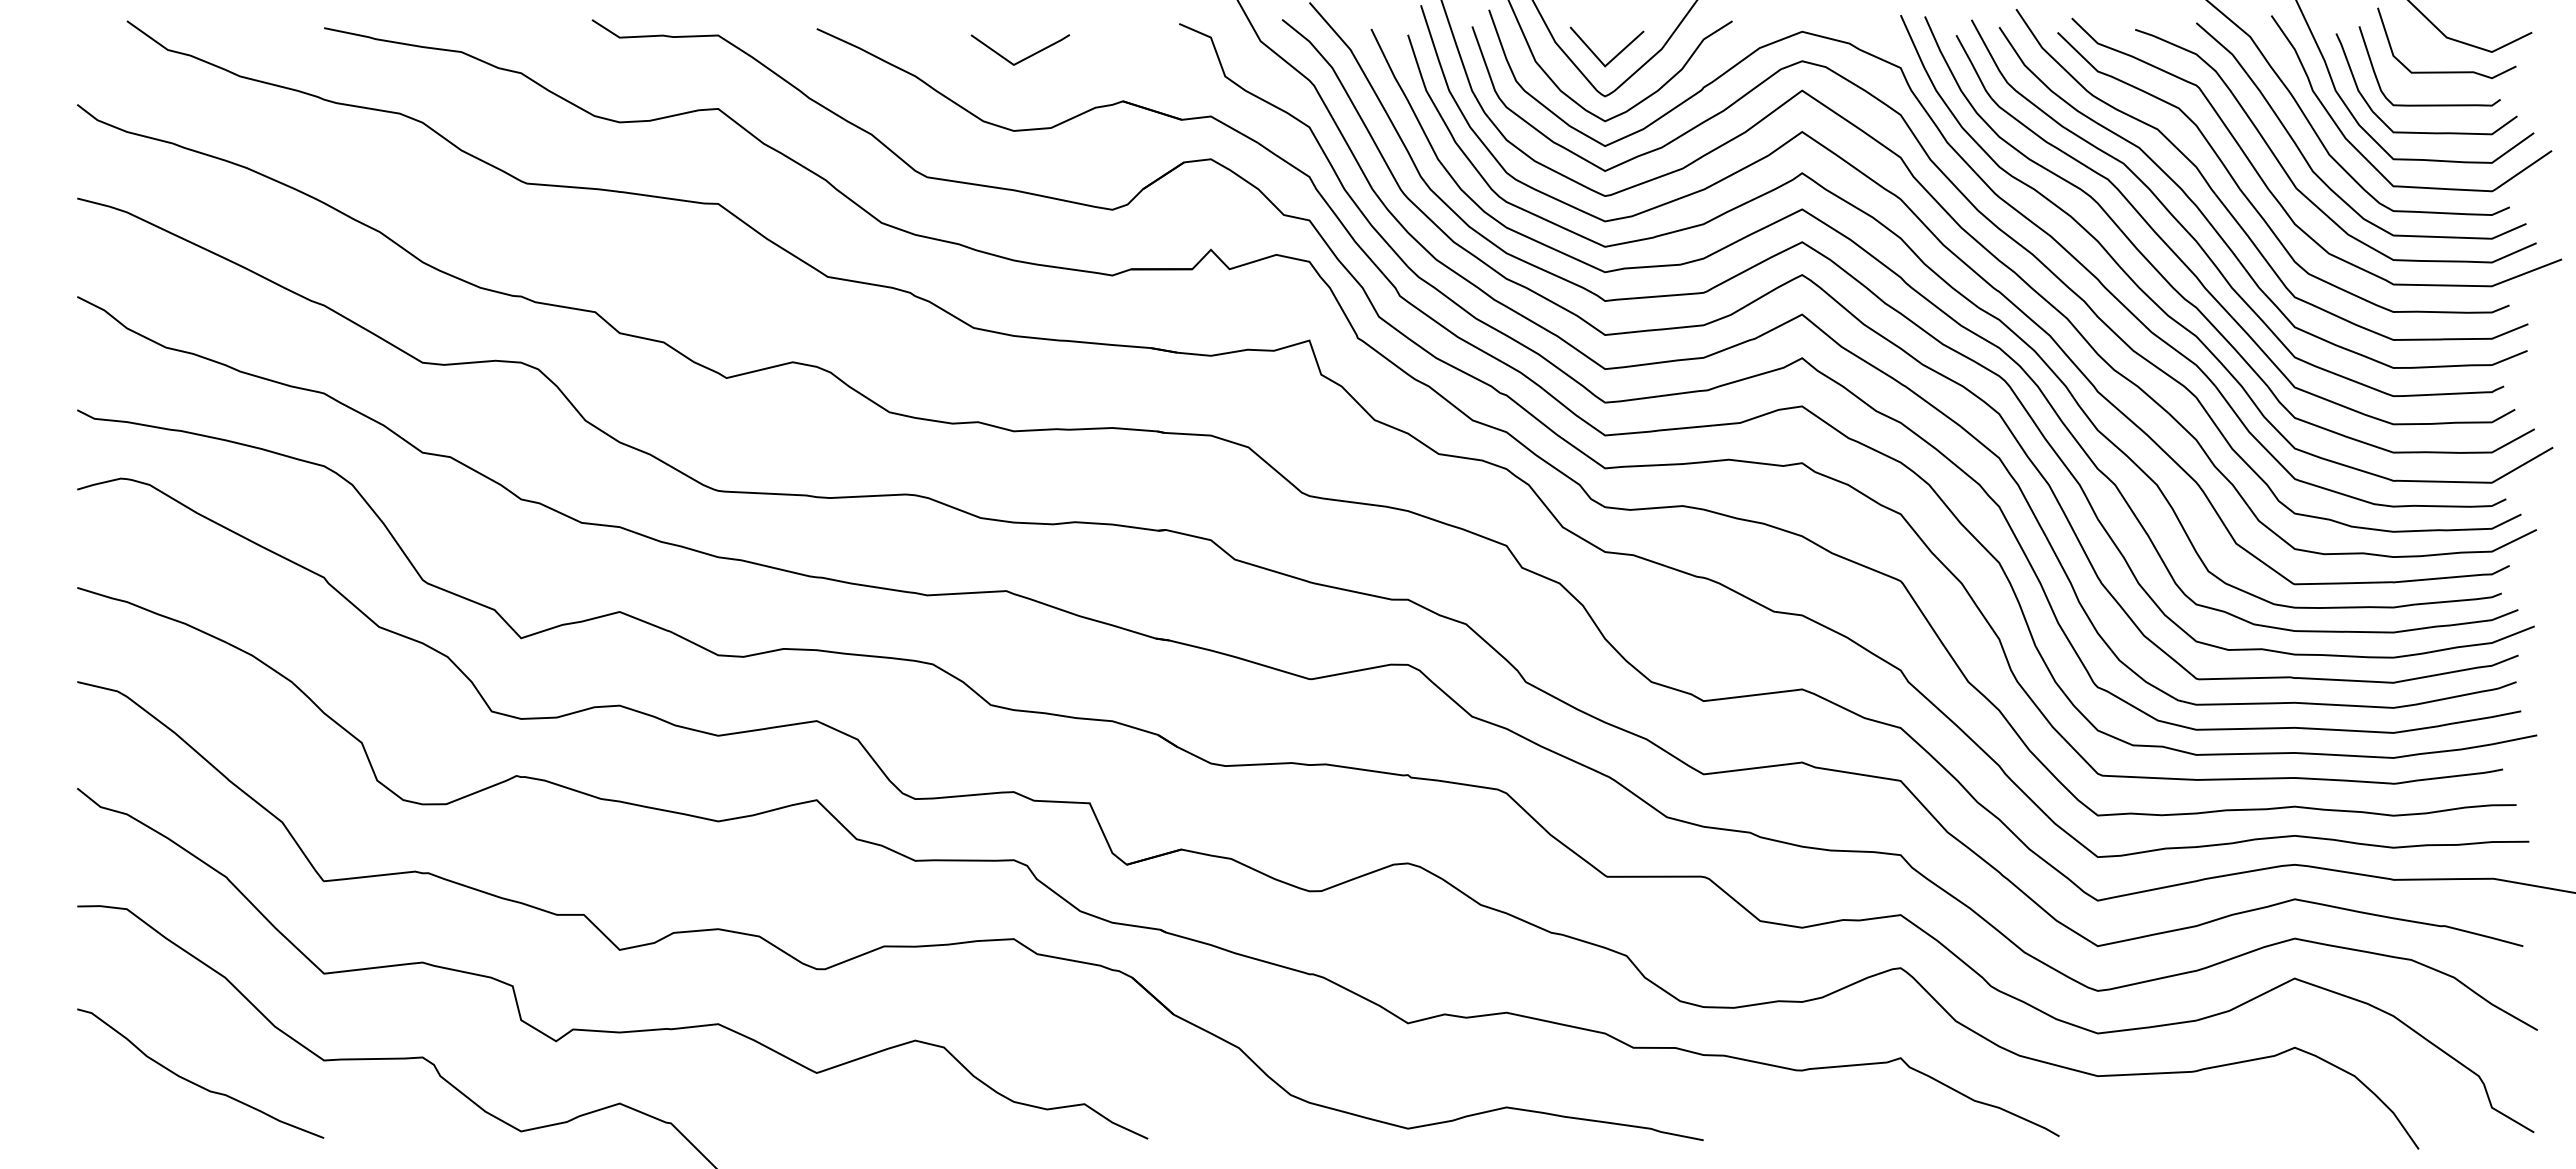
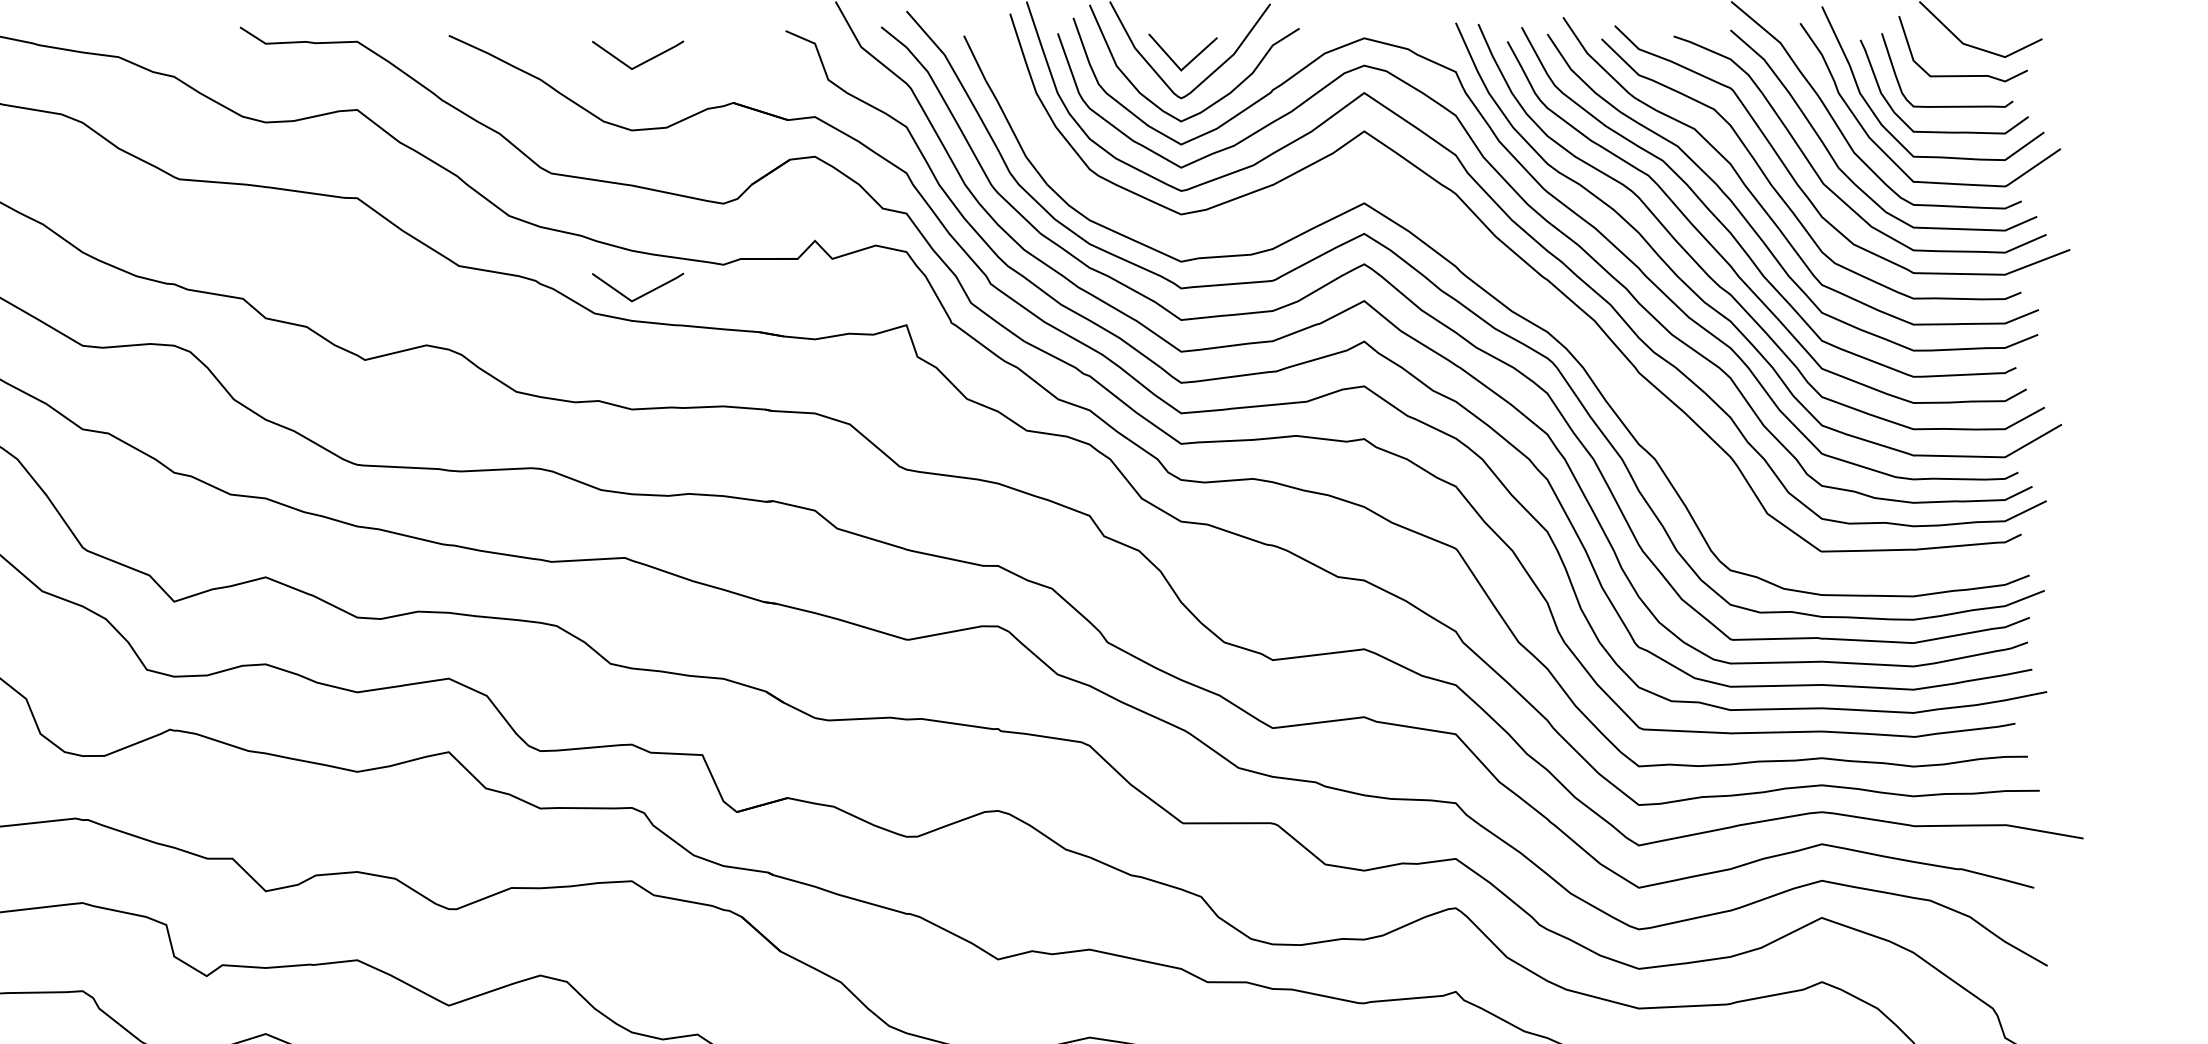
curve: (1968, 301) -> (1518, 288), removed
line: (1025, 307) -> (642, 294), added

